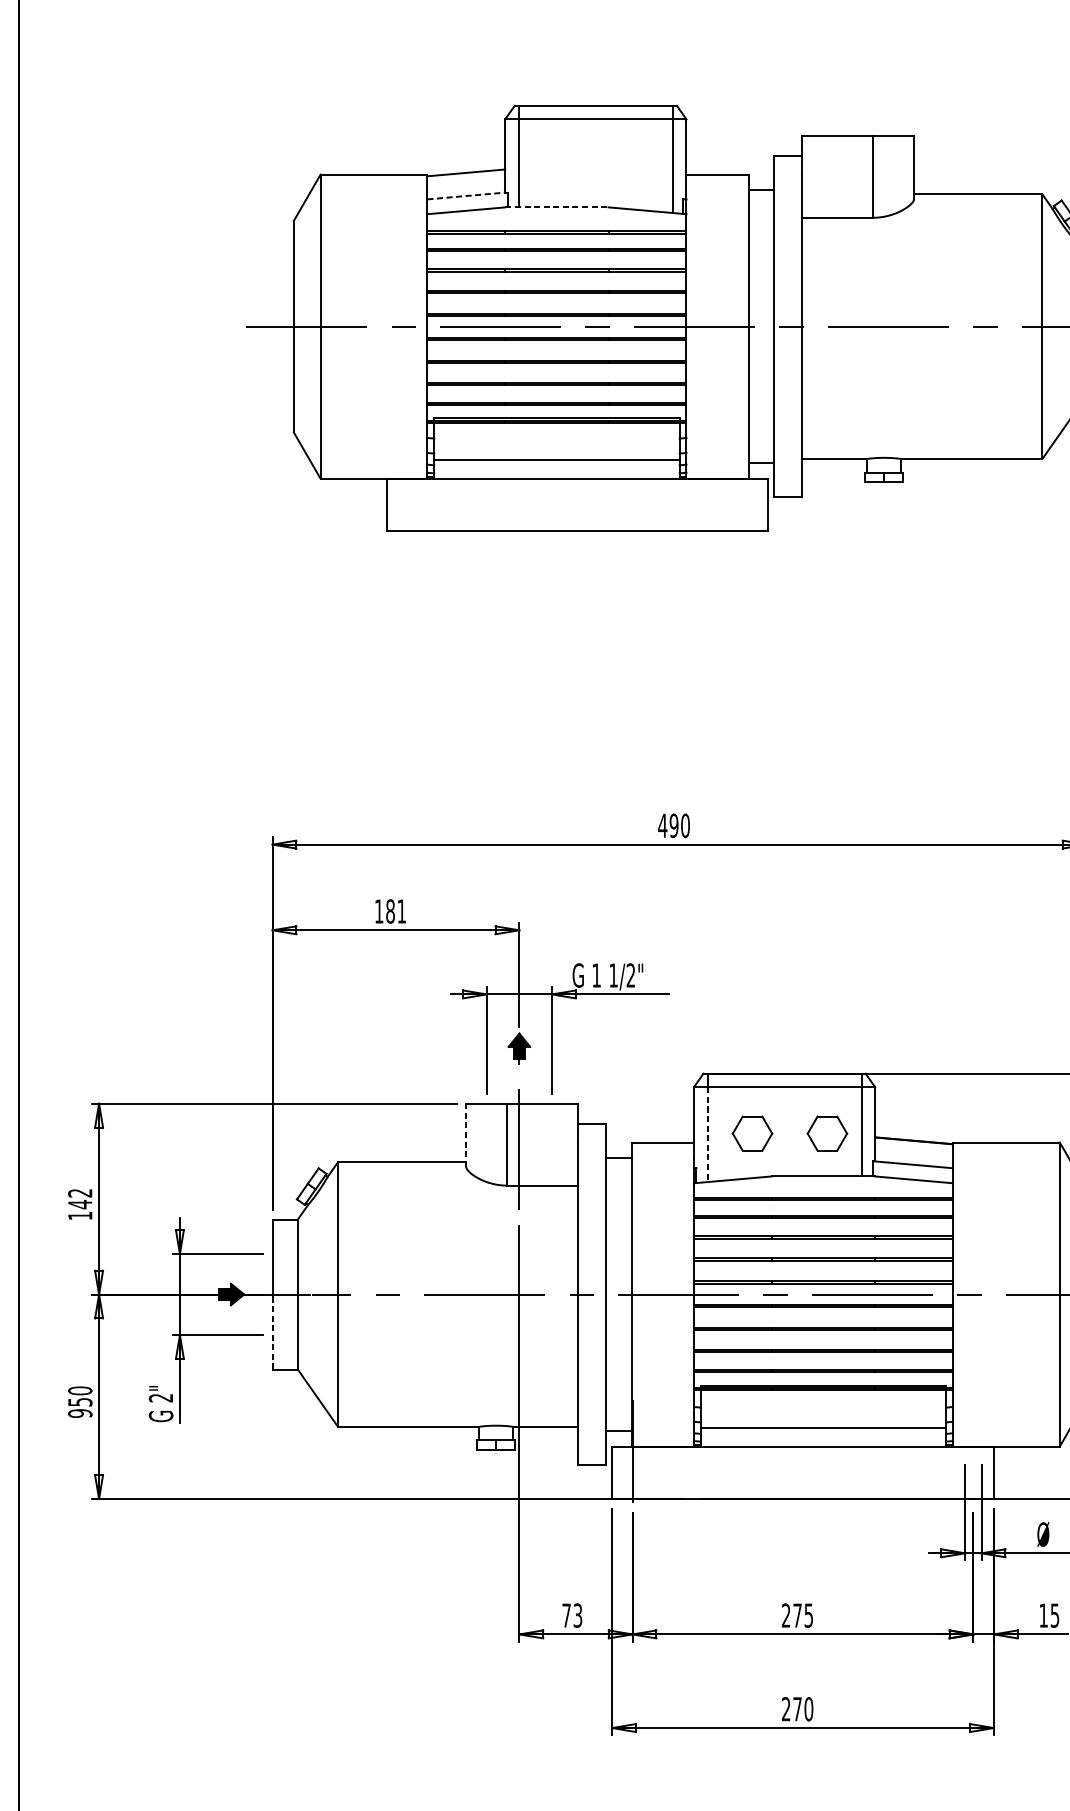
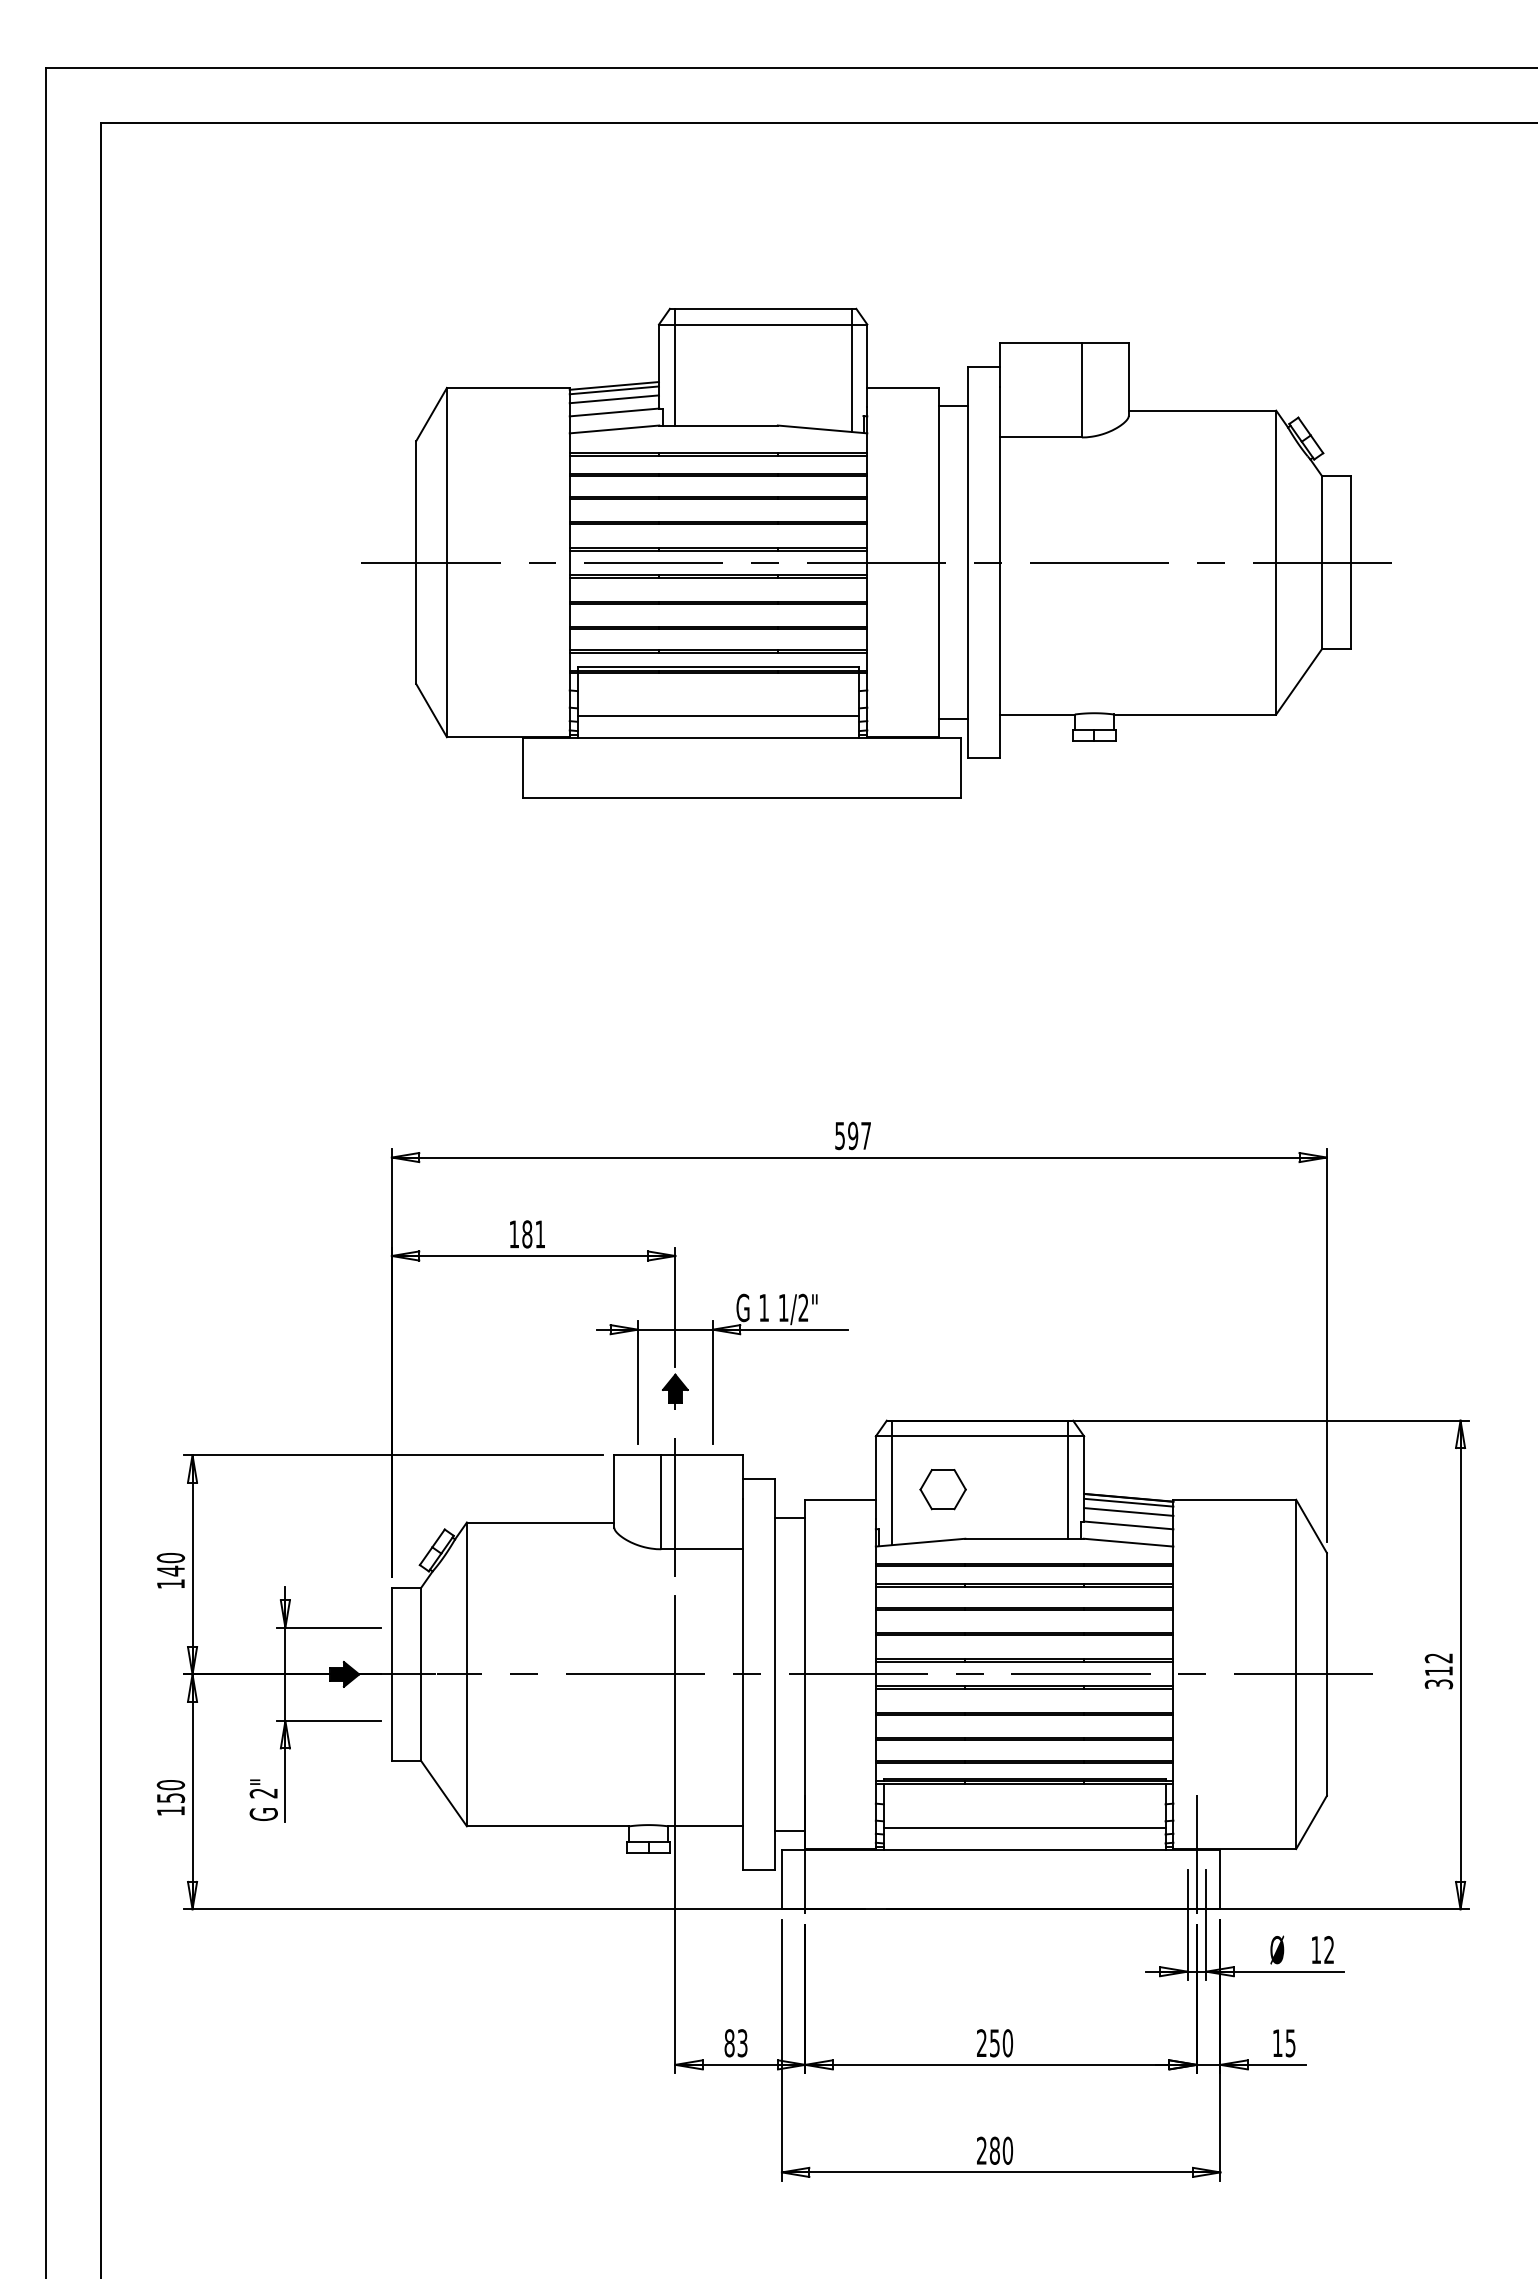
line: (466, 176) -> (614, 390), added
line: (466, 184) -> (614, 399), added
line: (466, 196) -> (614, 412), dashed -> solid
line: (557, 207) -> (719, 425), dashed -> solid
text: (673, 825) -> (852, 1135), 490 -> 597
part: (826, 1133) -> (1028, 1489), removed
line: (466, 1134) -> (614, 1490), dashed -> solid
line: (707, 1135) -> (891, 1491), dashed -> solid
line: (913, 1144) -> (1128, 1502), added
line: (913, 1152) -> (1128, 1511), added
text: (79, 1193) -> (170, 1558), 142 -> 140
line: (272, 1332) -> (391, 1717), dashed -> solid
text: (79, 1413) -> (170, 1811), 950 -> 150
line: (973, 1451) -> (1196, 1854), added
text: (566, 1615) -> (729, 2043), 73 -> 83
text: (803, 1615) -> (1001, 2043), 275 -> 250
text: (797, 1708) -> (994, 2150), 270 -> 280

